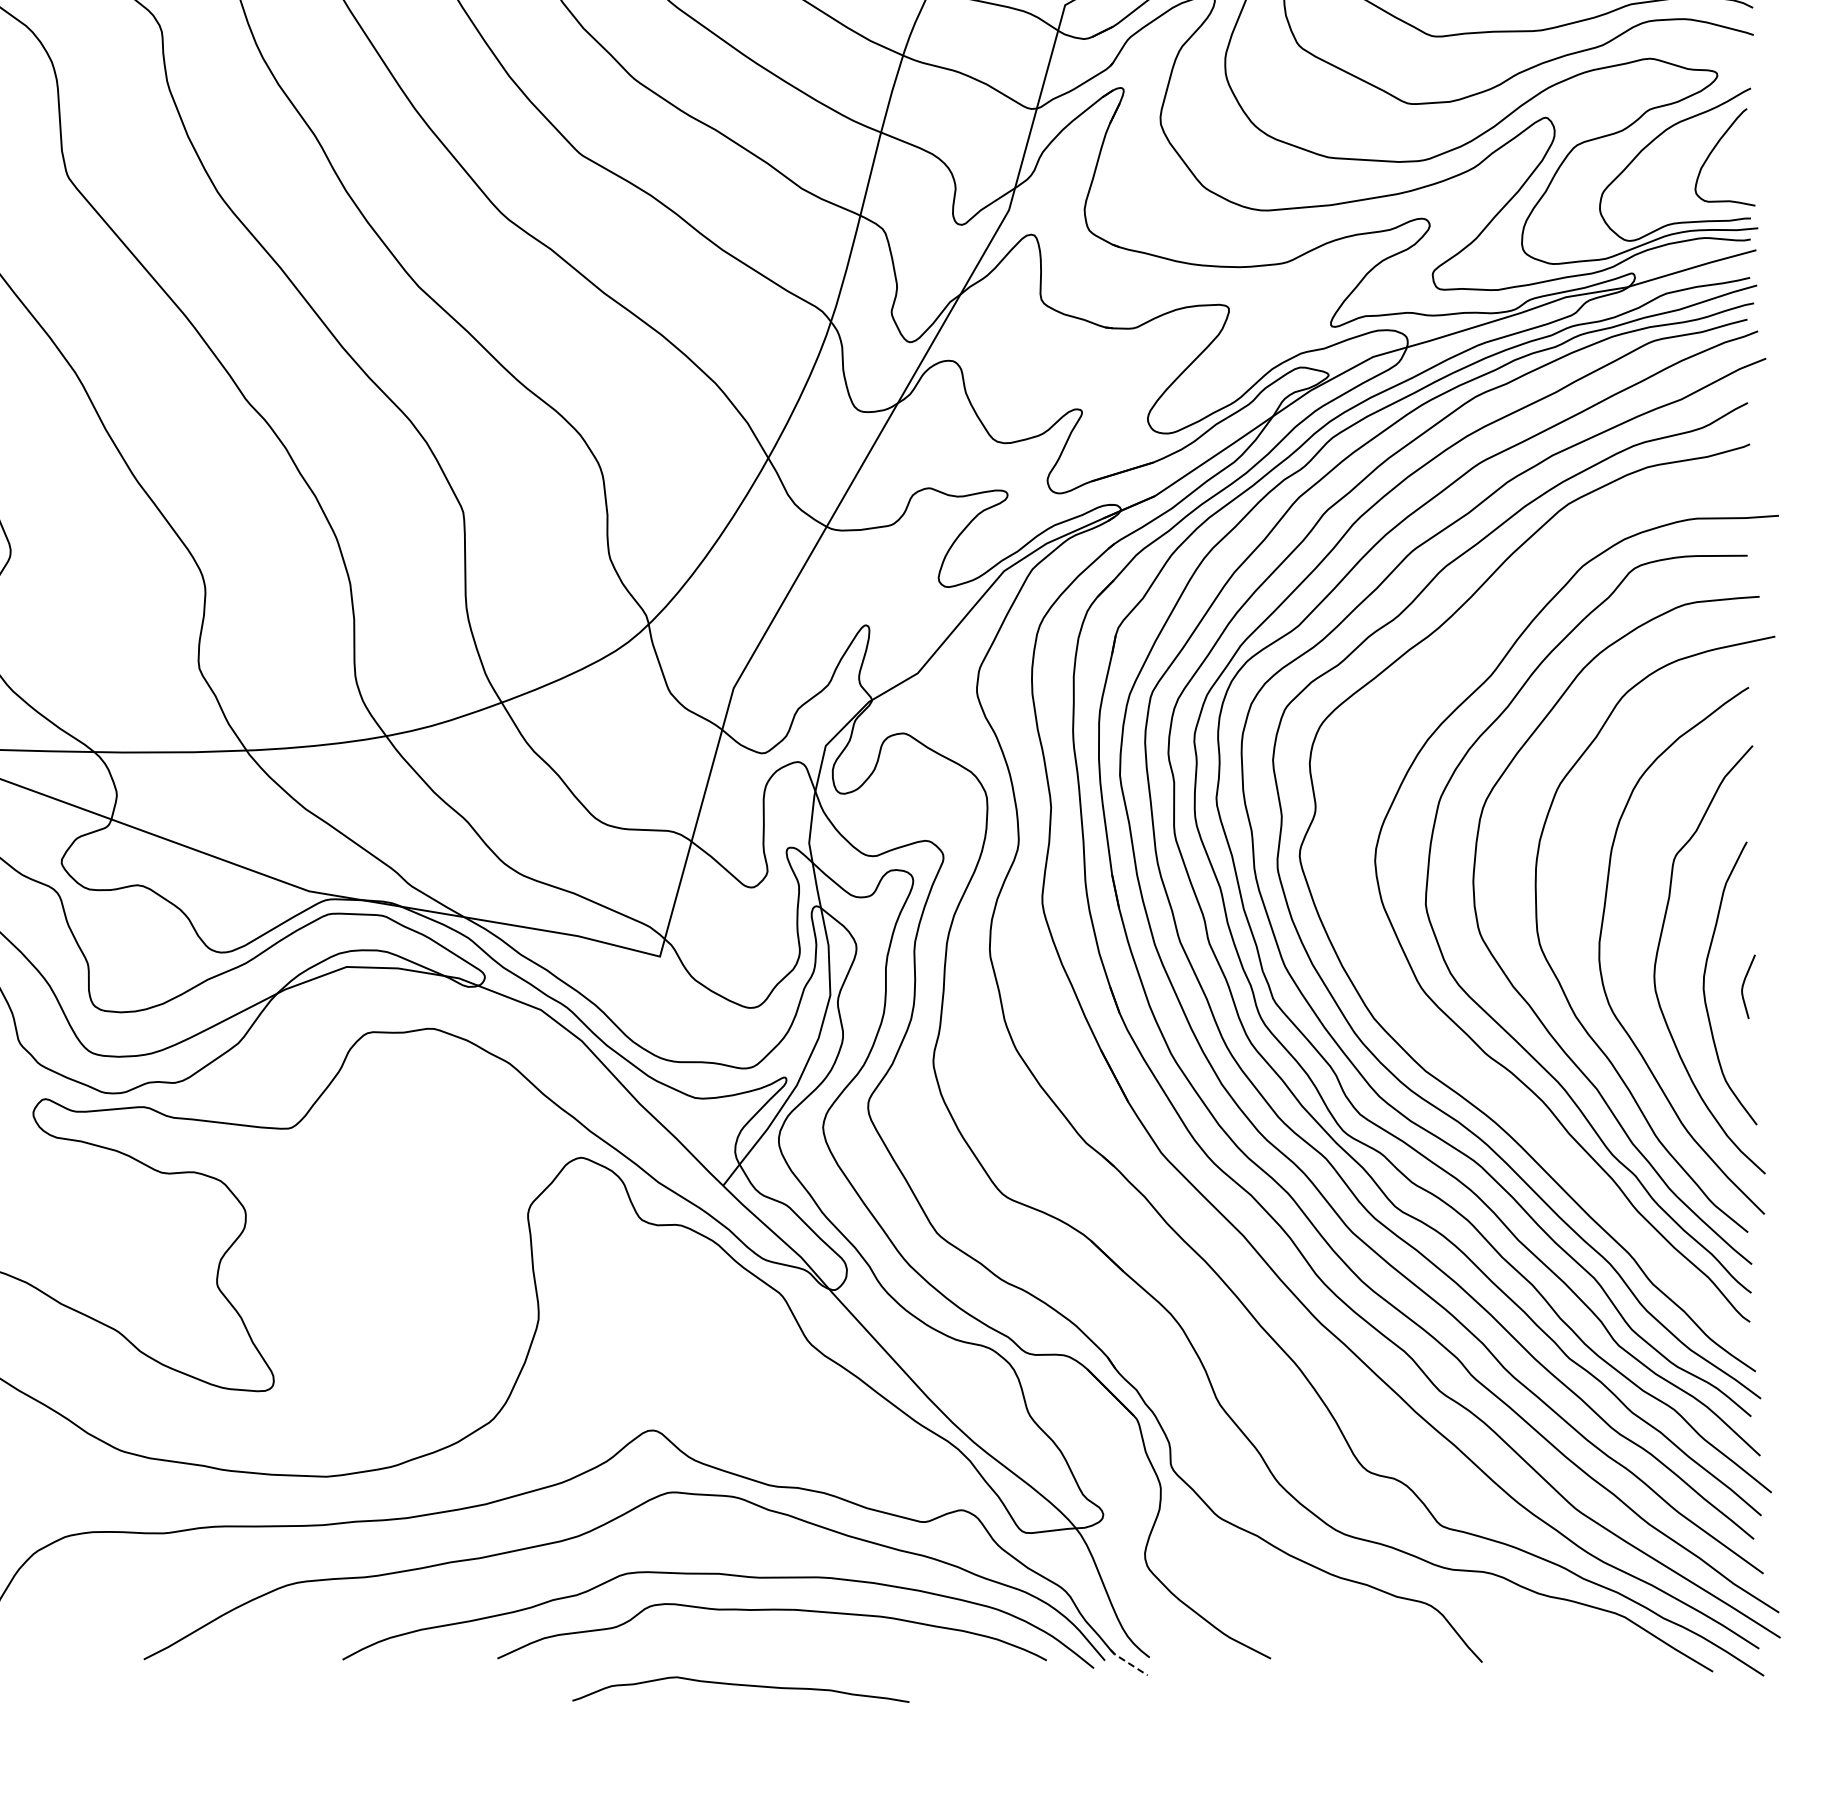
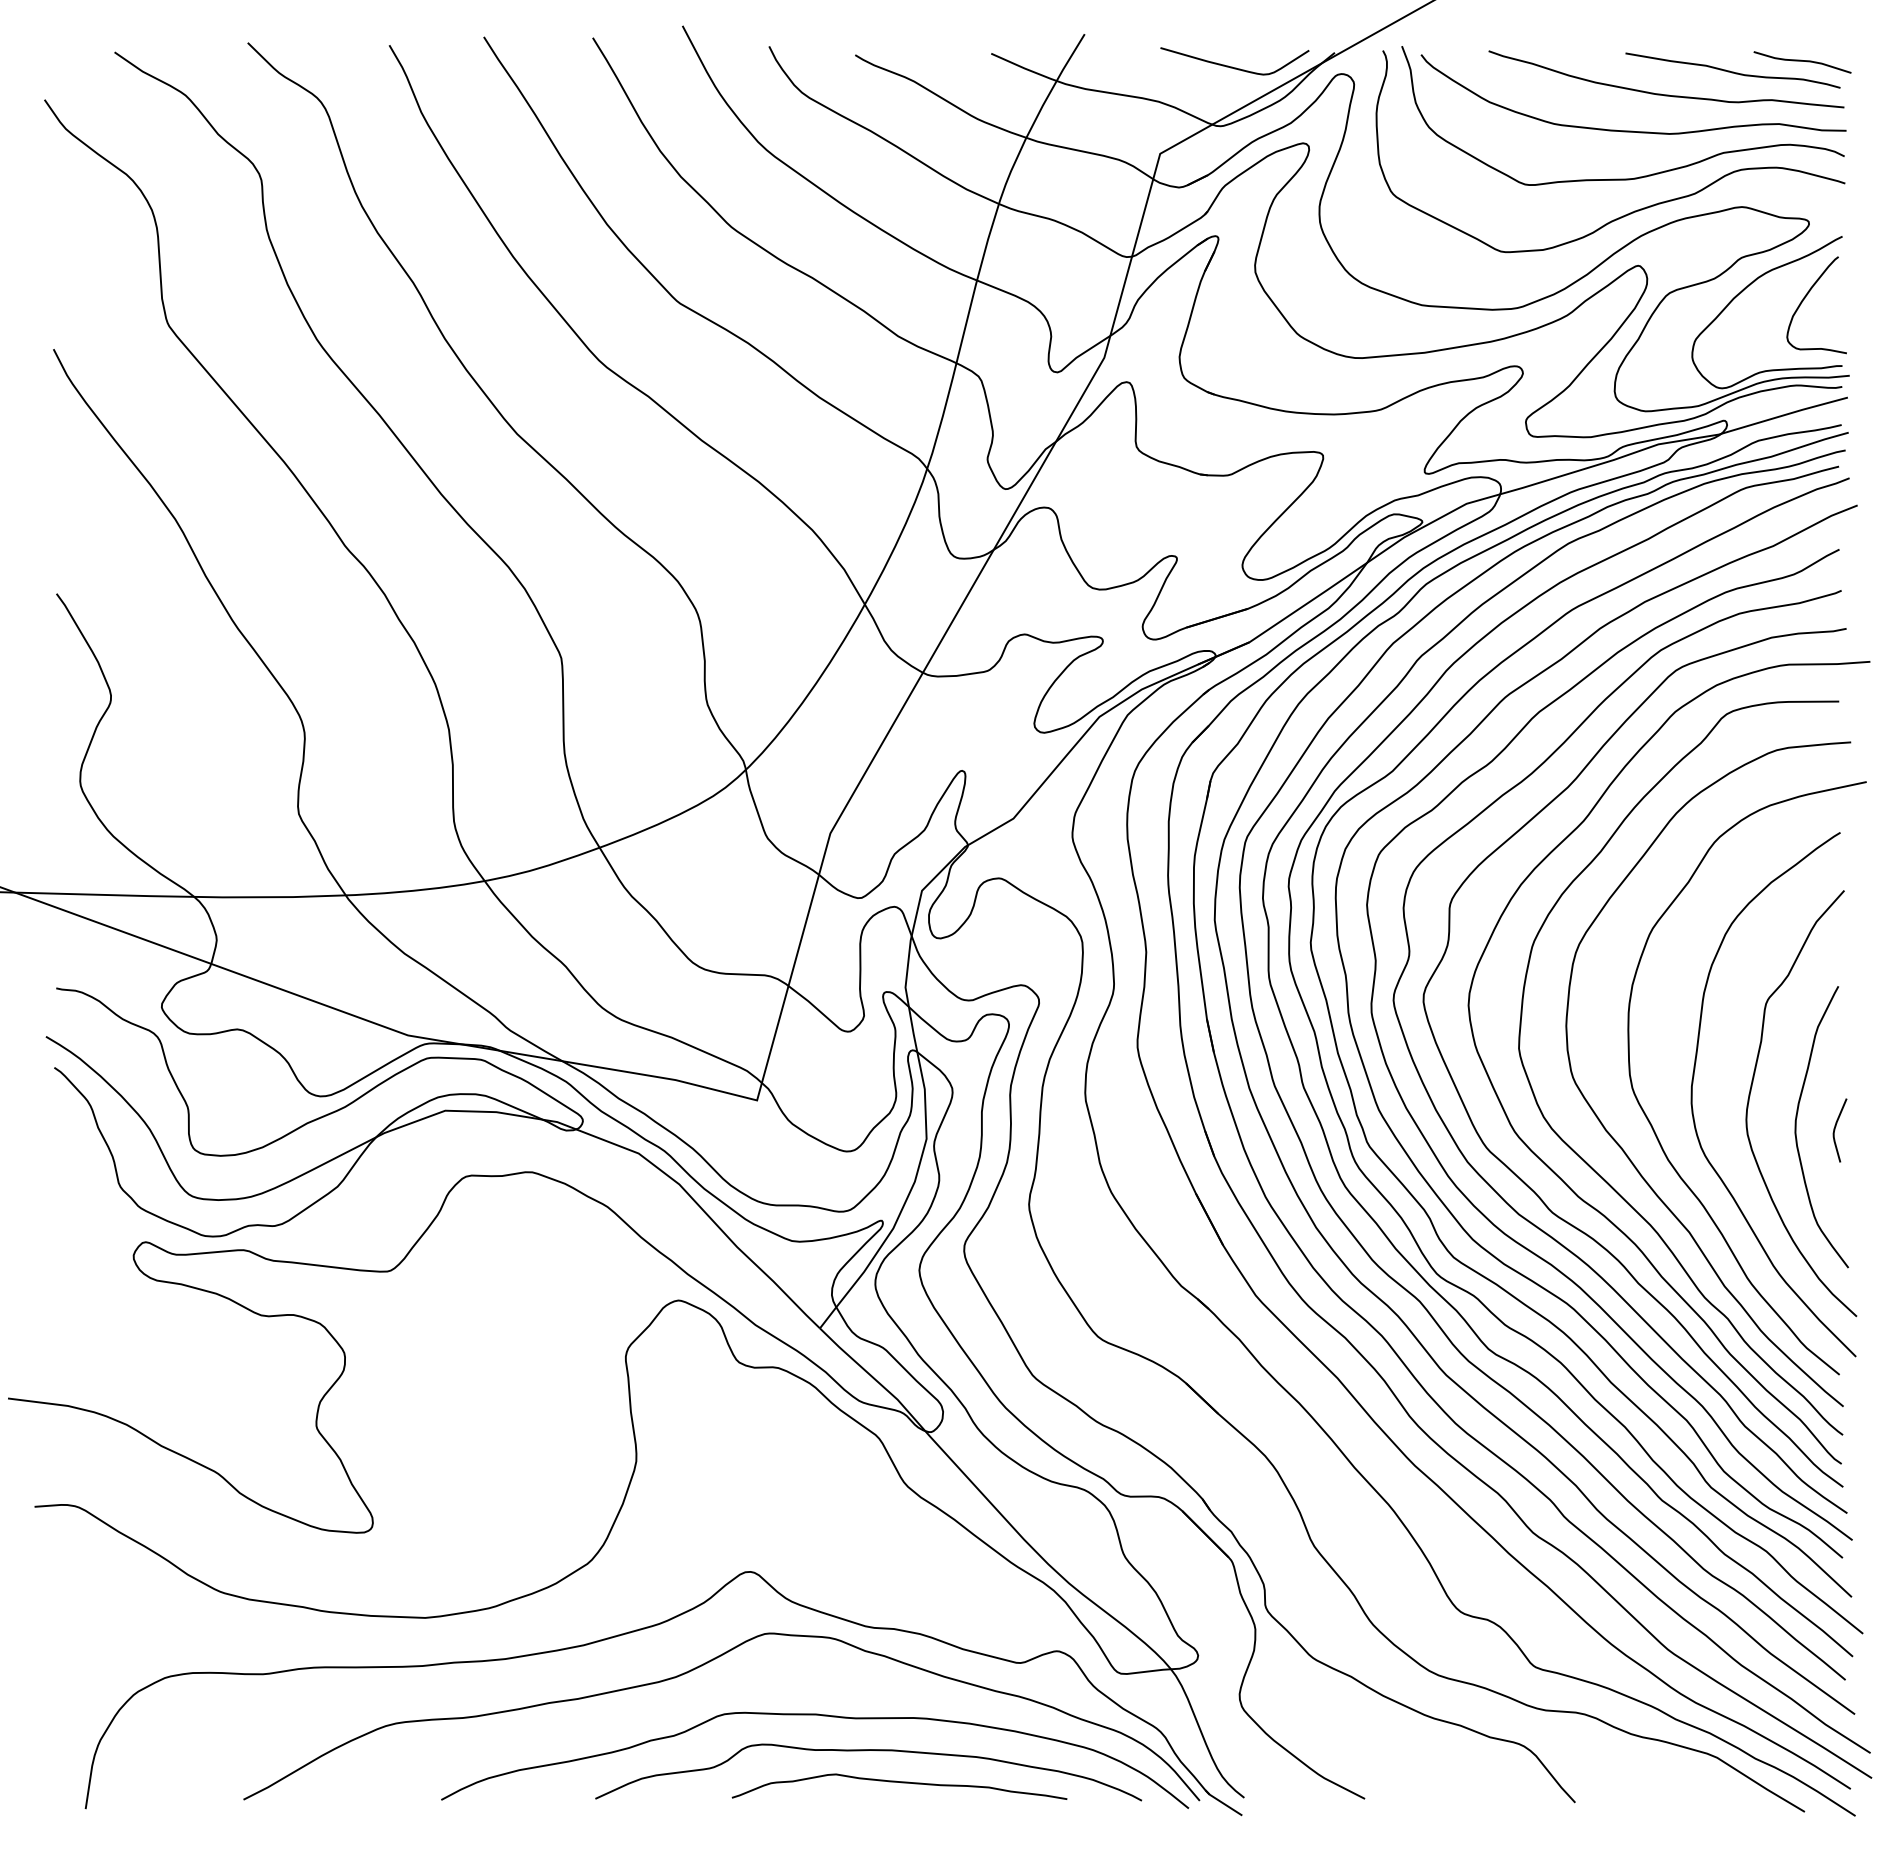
curve: (1427, 1034) -> (1520, 1177), added
line: (1127, 1663) -> (1222, 1803), dashed -> solid
curve: (742, 1686) -> (901, 1783), moved

